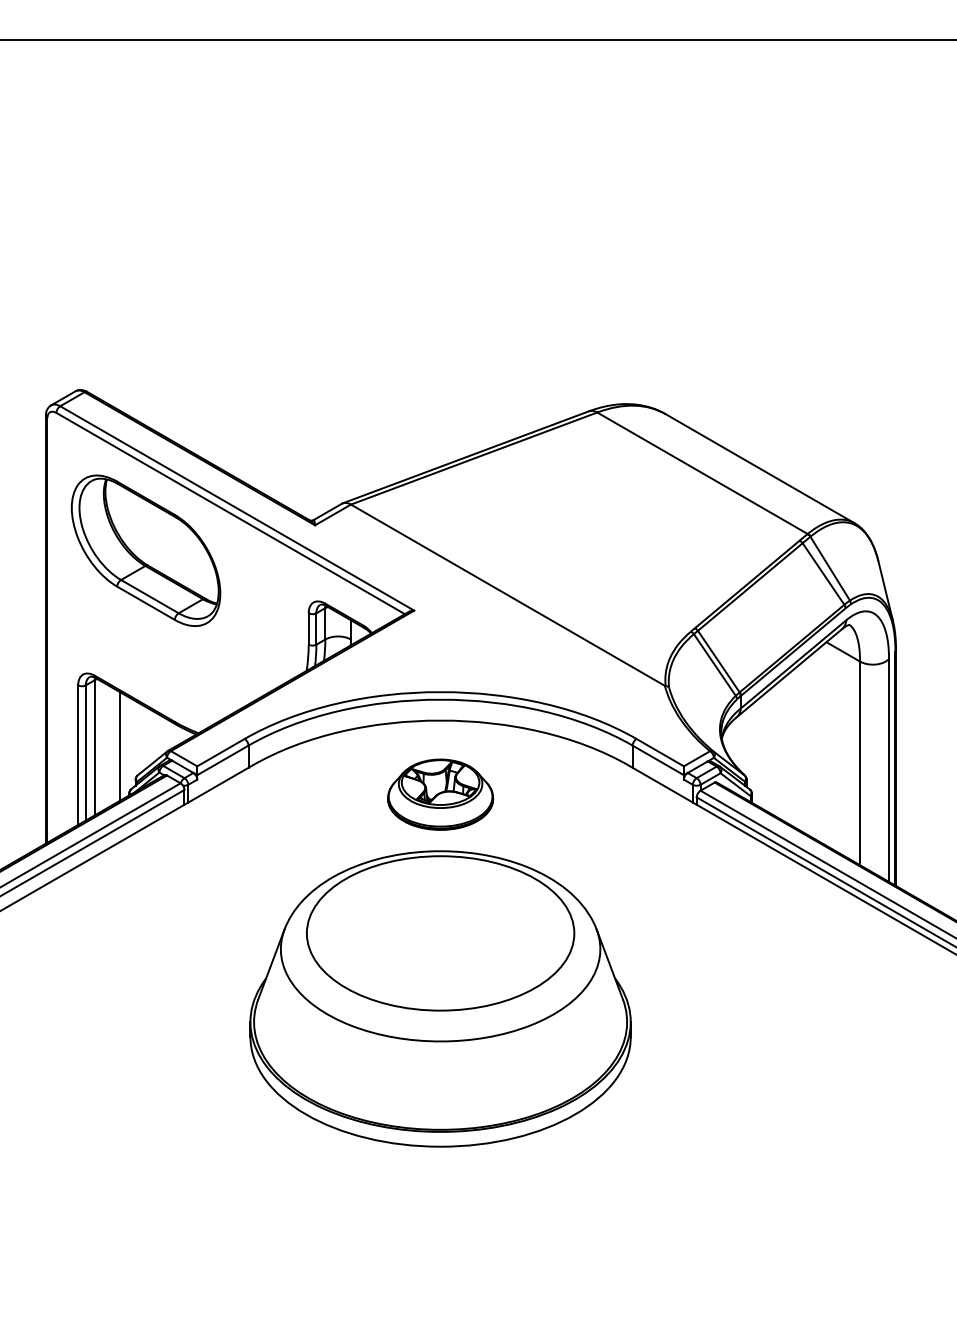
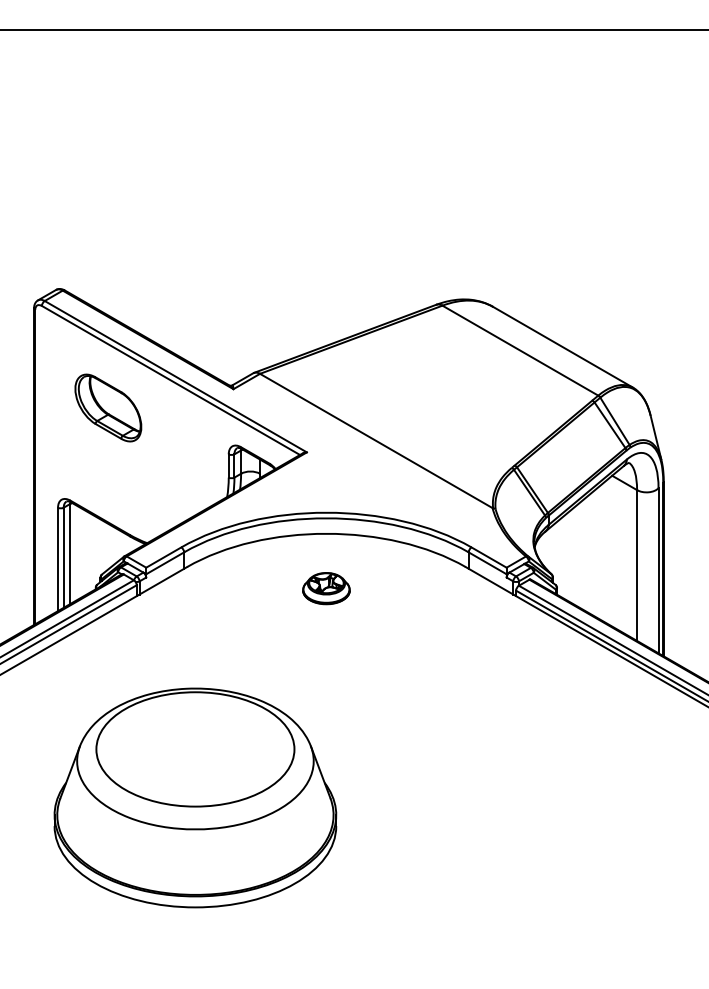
part: (146, 550) -> (108, 407), size x0.6
line: (120, 745) -> (89, 552), removed
part: (440, 794) -> (326, 588), size x0.6
part: (440, 998) -> (195, 797), moved

